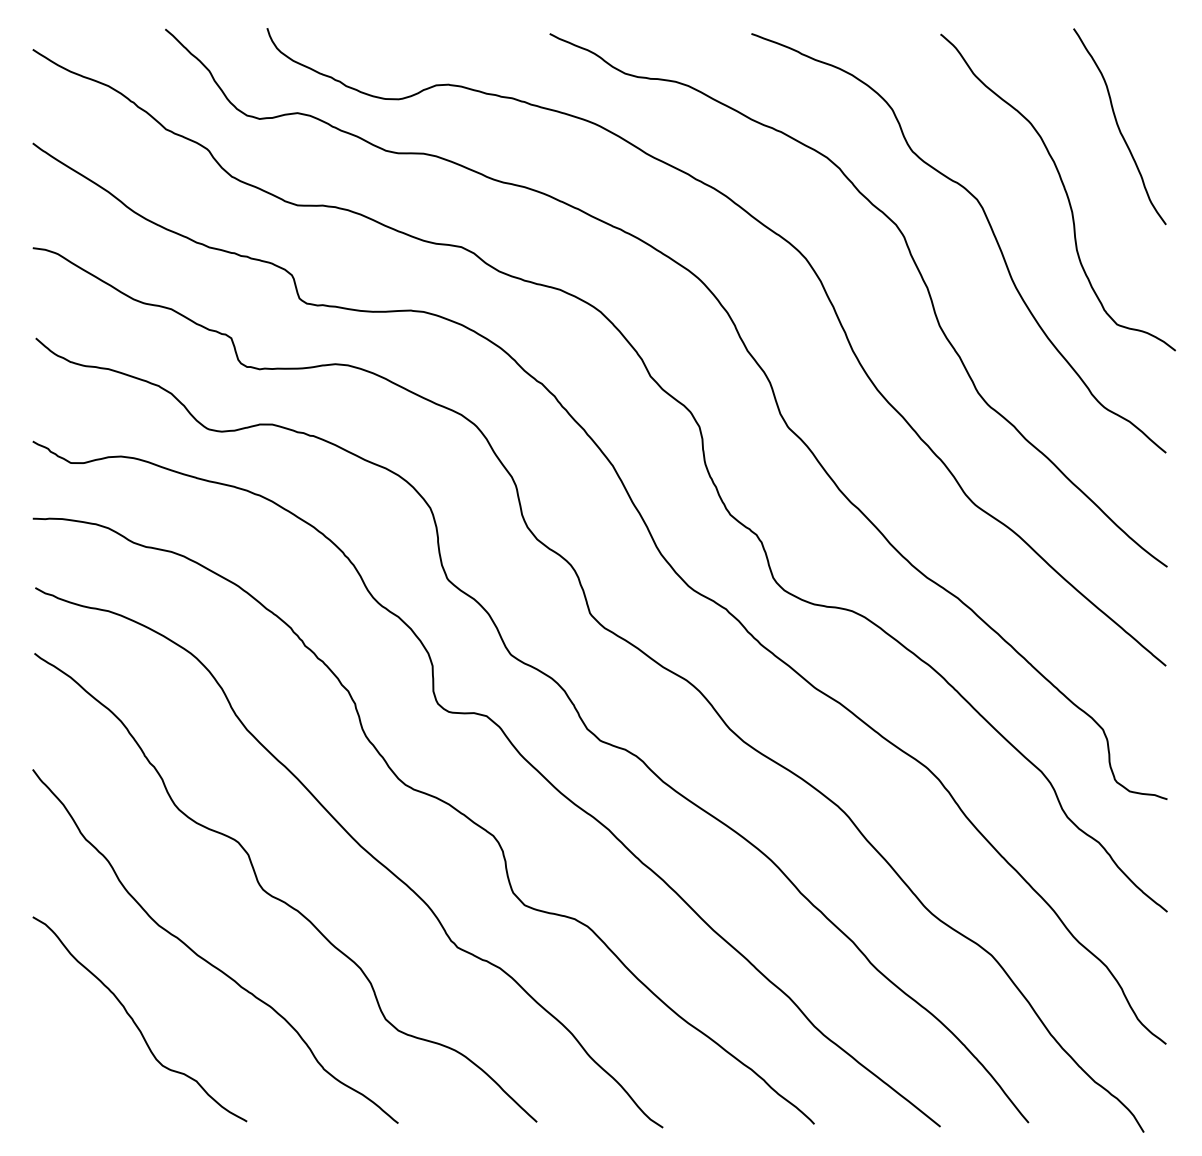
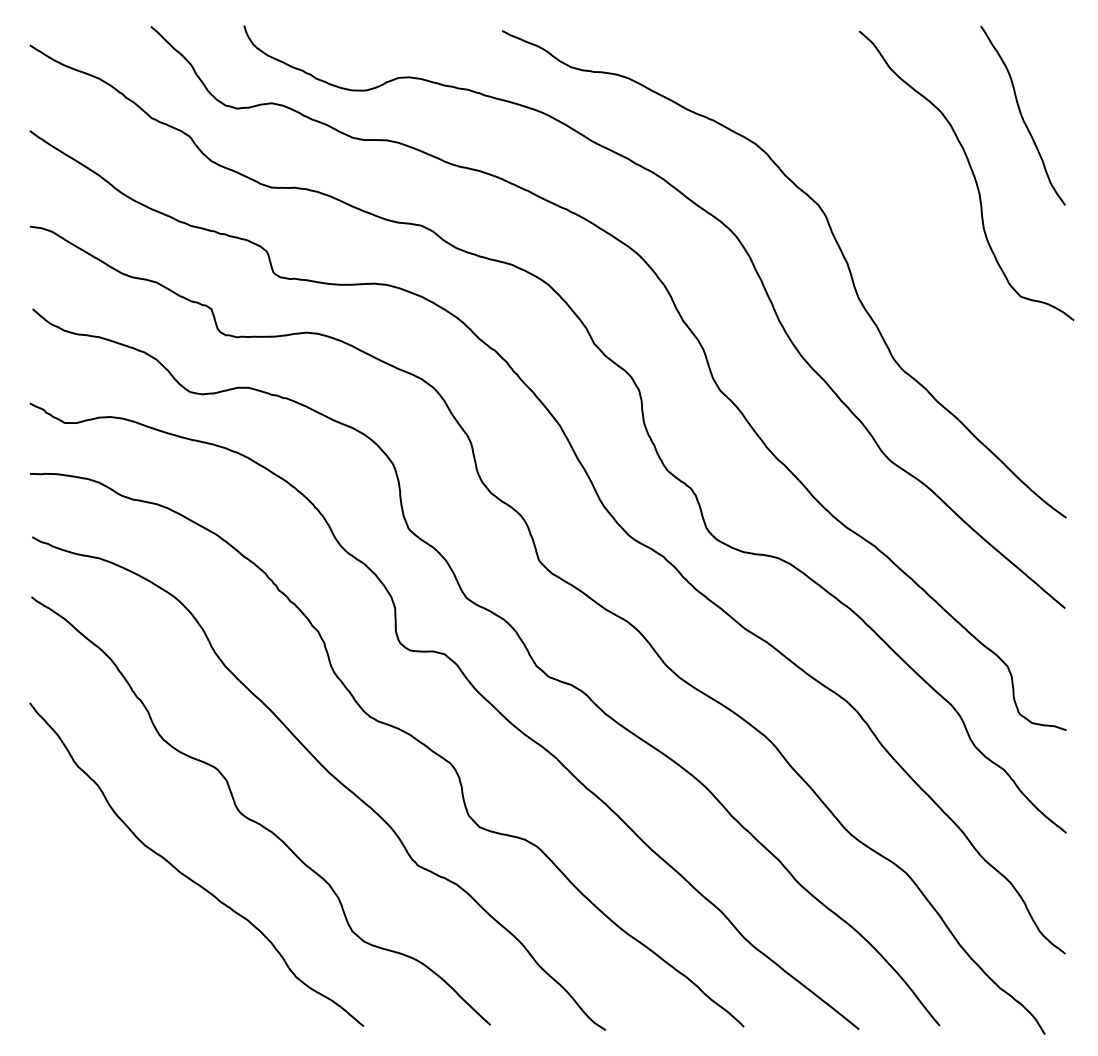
curve: (991, 231) -> (905, 211), removed
curve: (135, 1022) -> (123, 934), removed

